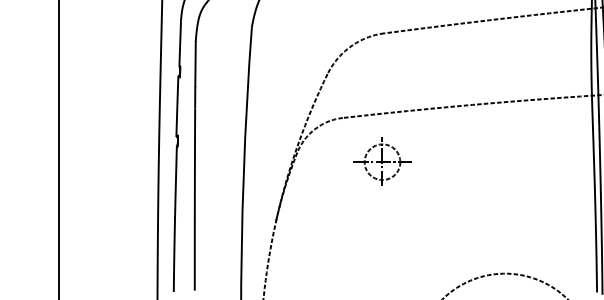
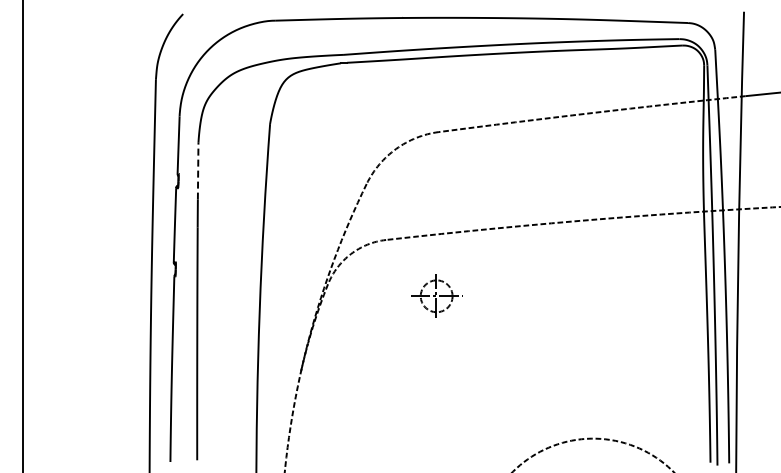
line: (195, 63) -> (198, 170), solid -> dashed
part: (382, 161) -> (436, 295), size x0.7

